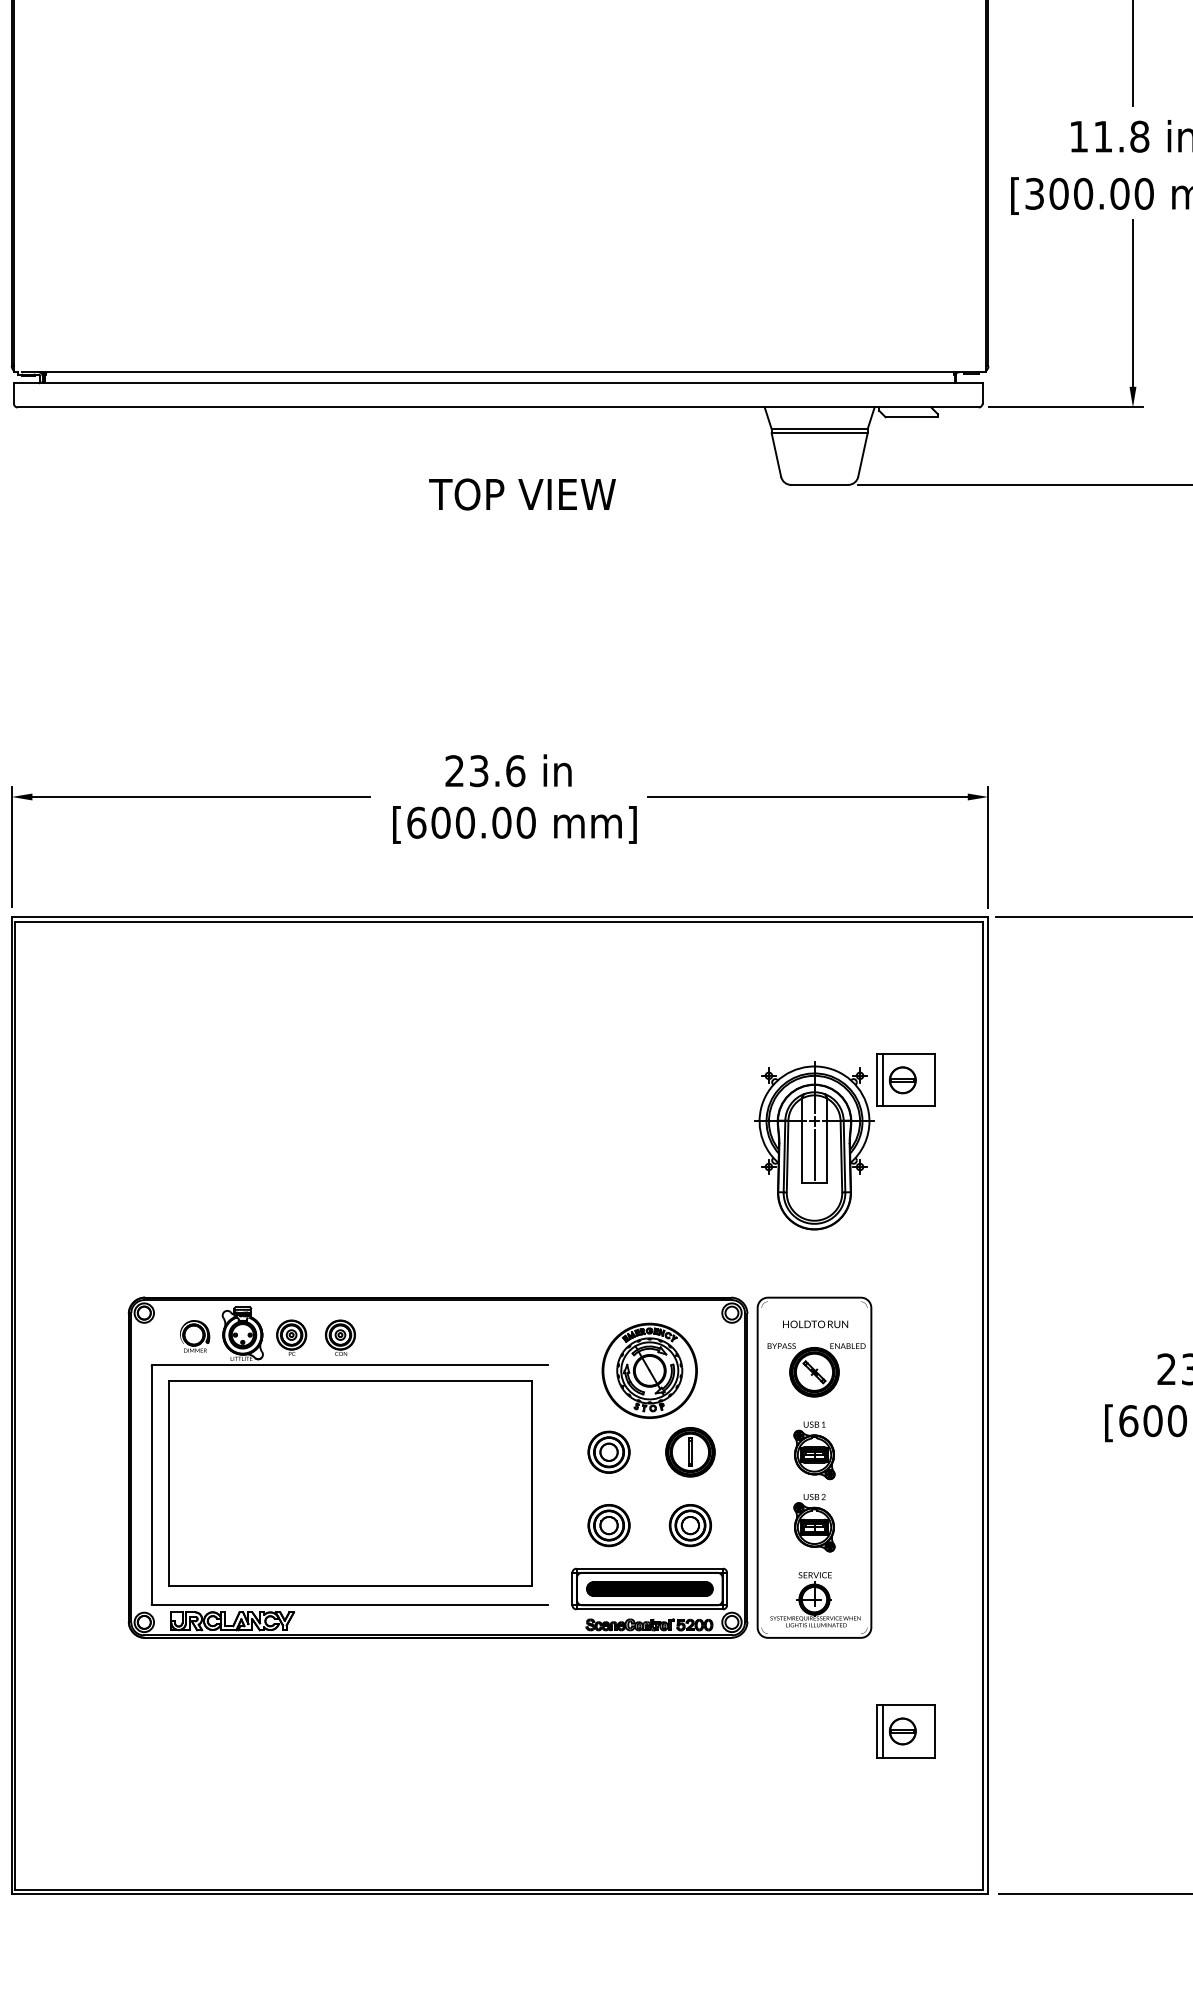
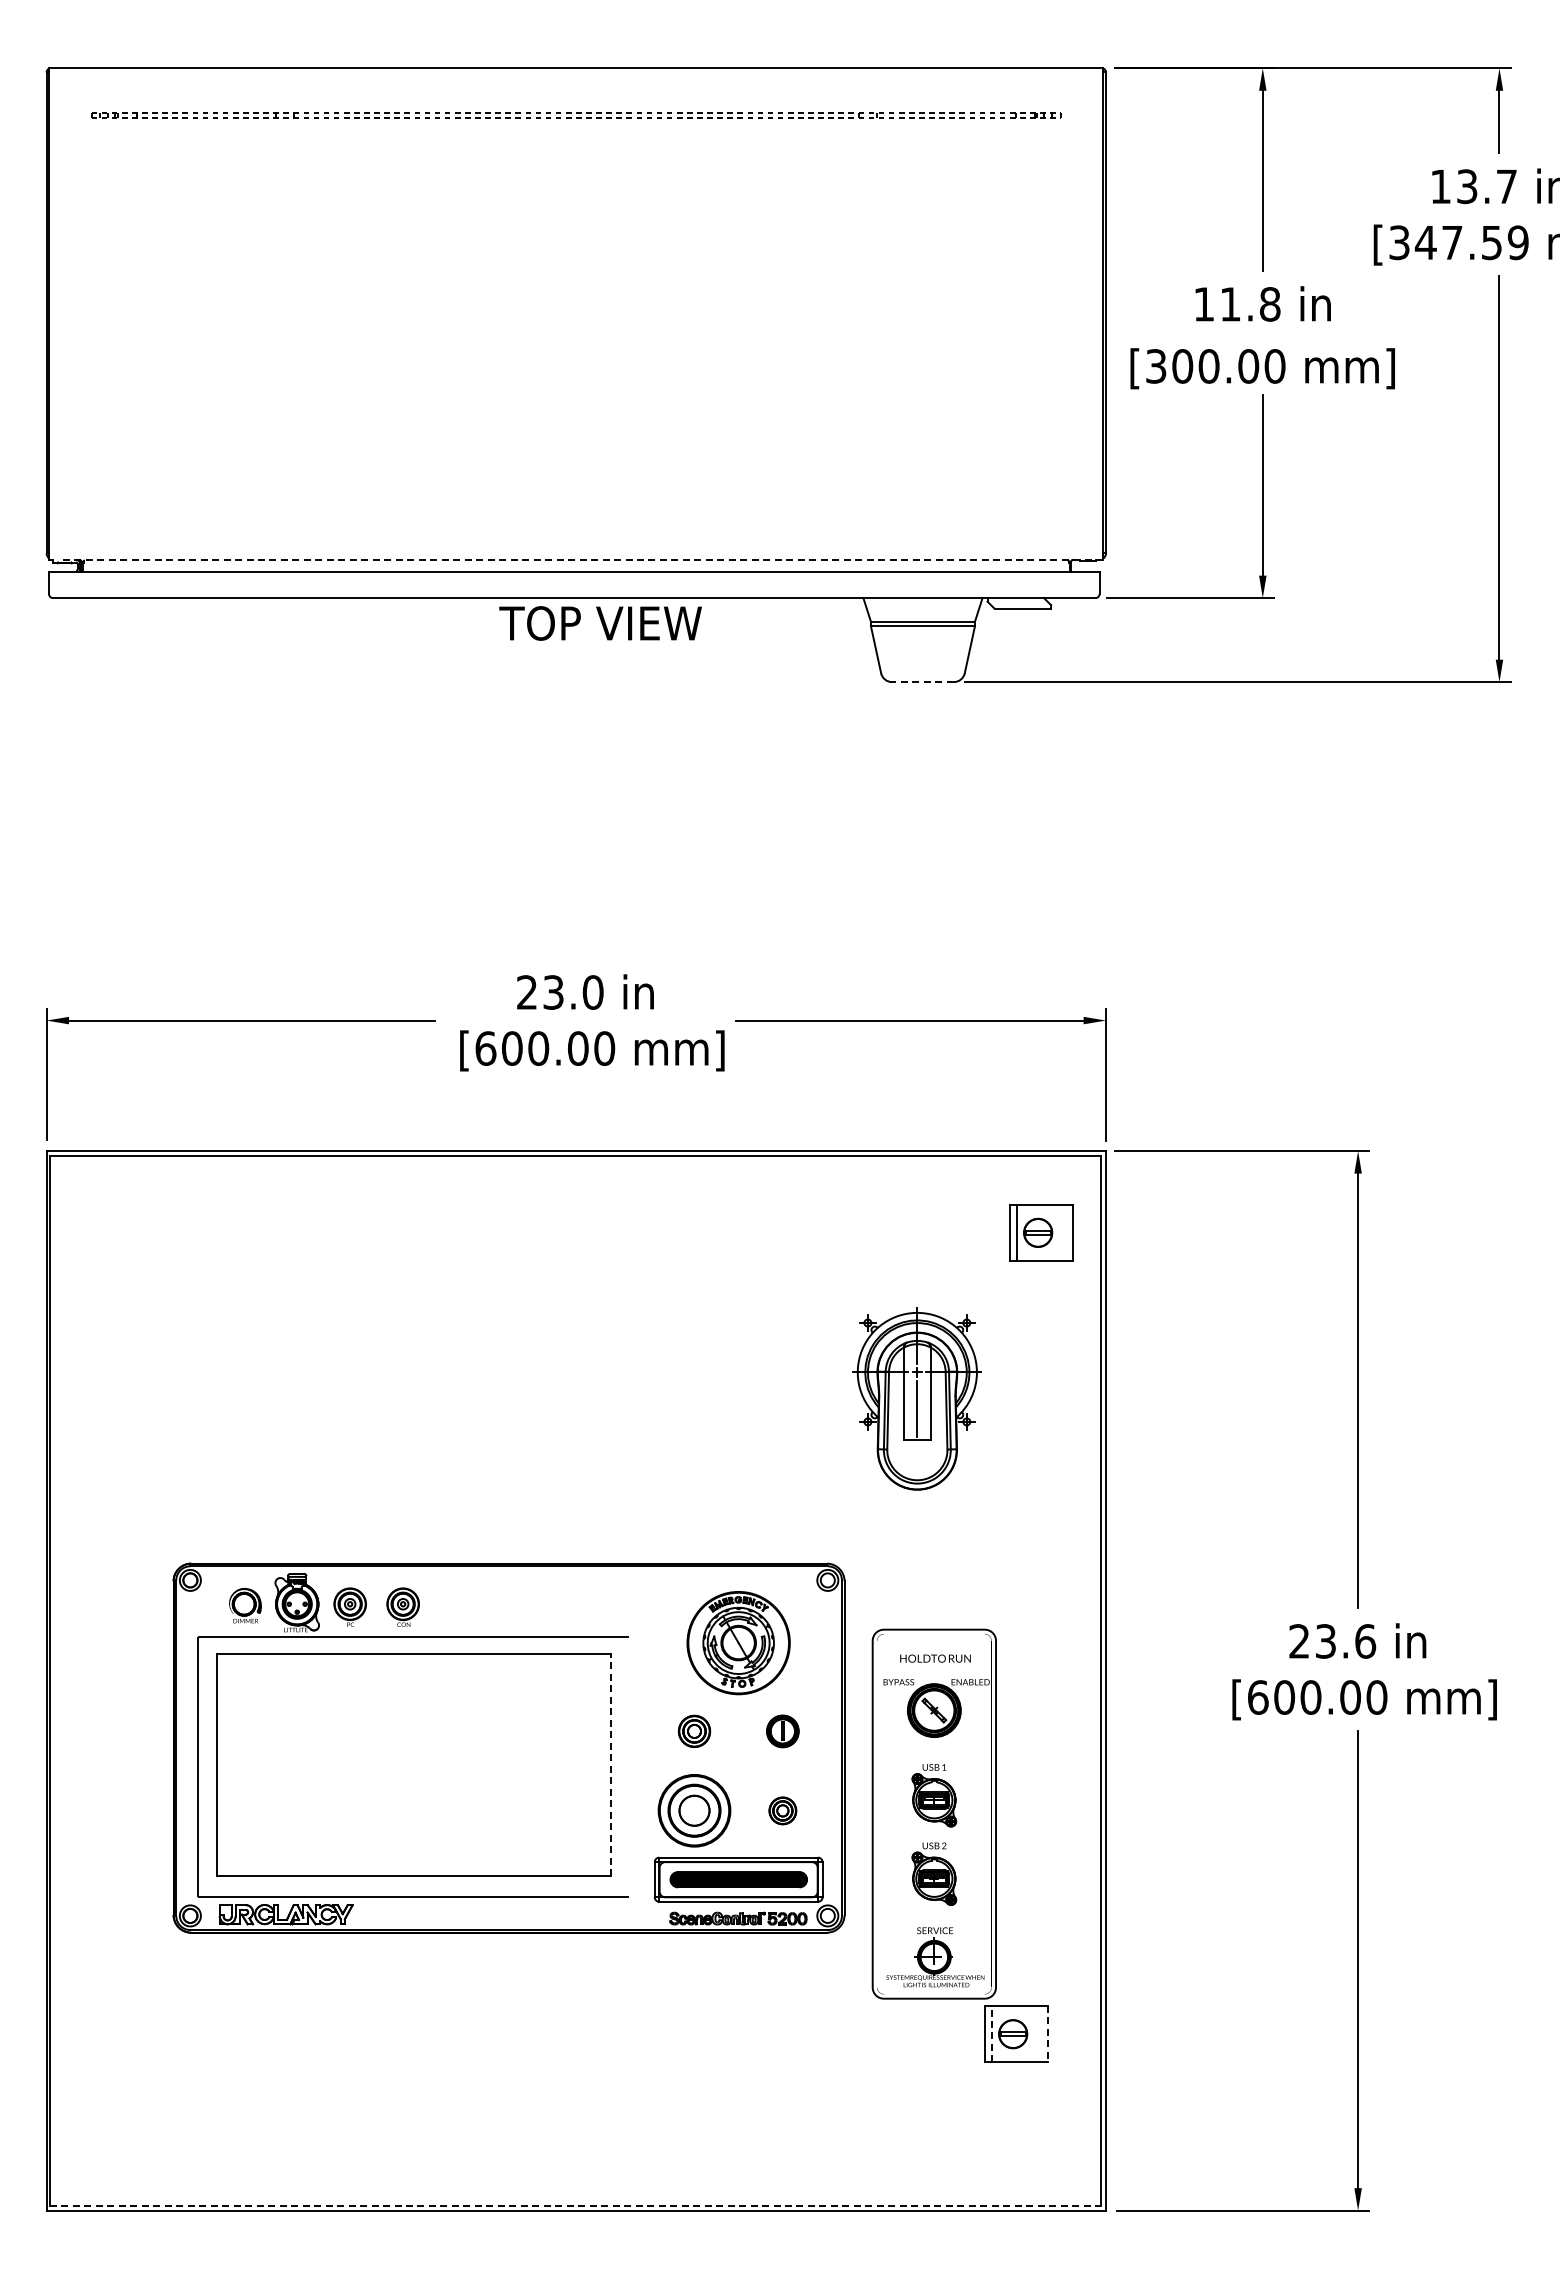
line: (503, 371) -> (580, 559), solid -> dashed
line: (819, 485) -> (922, 682), solid -> dashed
text: (522, 494) -> (600, 623), moved
text: (515, 771) -> (592, 992), 23.6 -> 23.0
part: (905, 1079) -> (1041, 1232), moved
part: (609, 1452) -> (694, 1731), size x0.7
part: (690, 1452) -> (782, 1731), size x0.6
part: (813, 1467) -> (933, 1813), moved
line: (531, 1482) -> (610, 1764), solid -> dashed
part: (609, 1525) -> (694, 1810), size x1.6
part: (690, 1525) -> (782, 1810), size x0.6
line: (882, 1730) -> (991, 2033), solid -> dashed
line: (935, 1731) -> (1048, 2034), solid -> dashed
line: (499, 1890) -> (575, 2206), solid -> dashed

